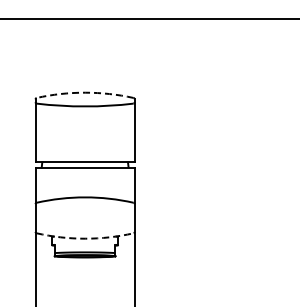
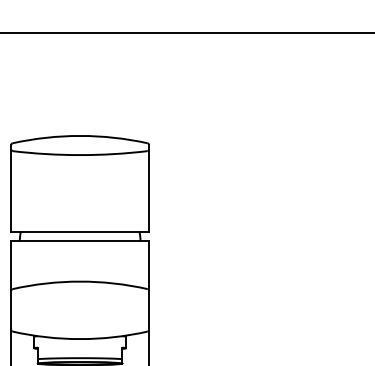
arc: (85, 92) -> (80, 135), dashed -> solid
arc: (85, 238) -> (80, 338), dashed -> solid

